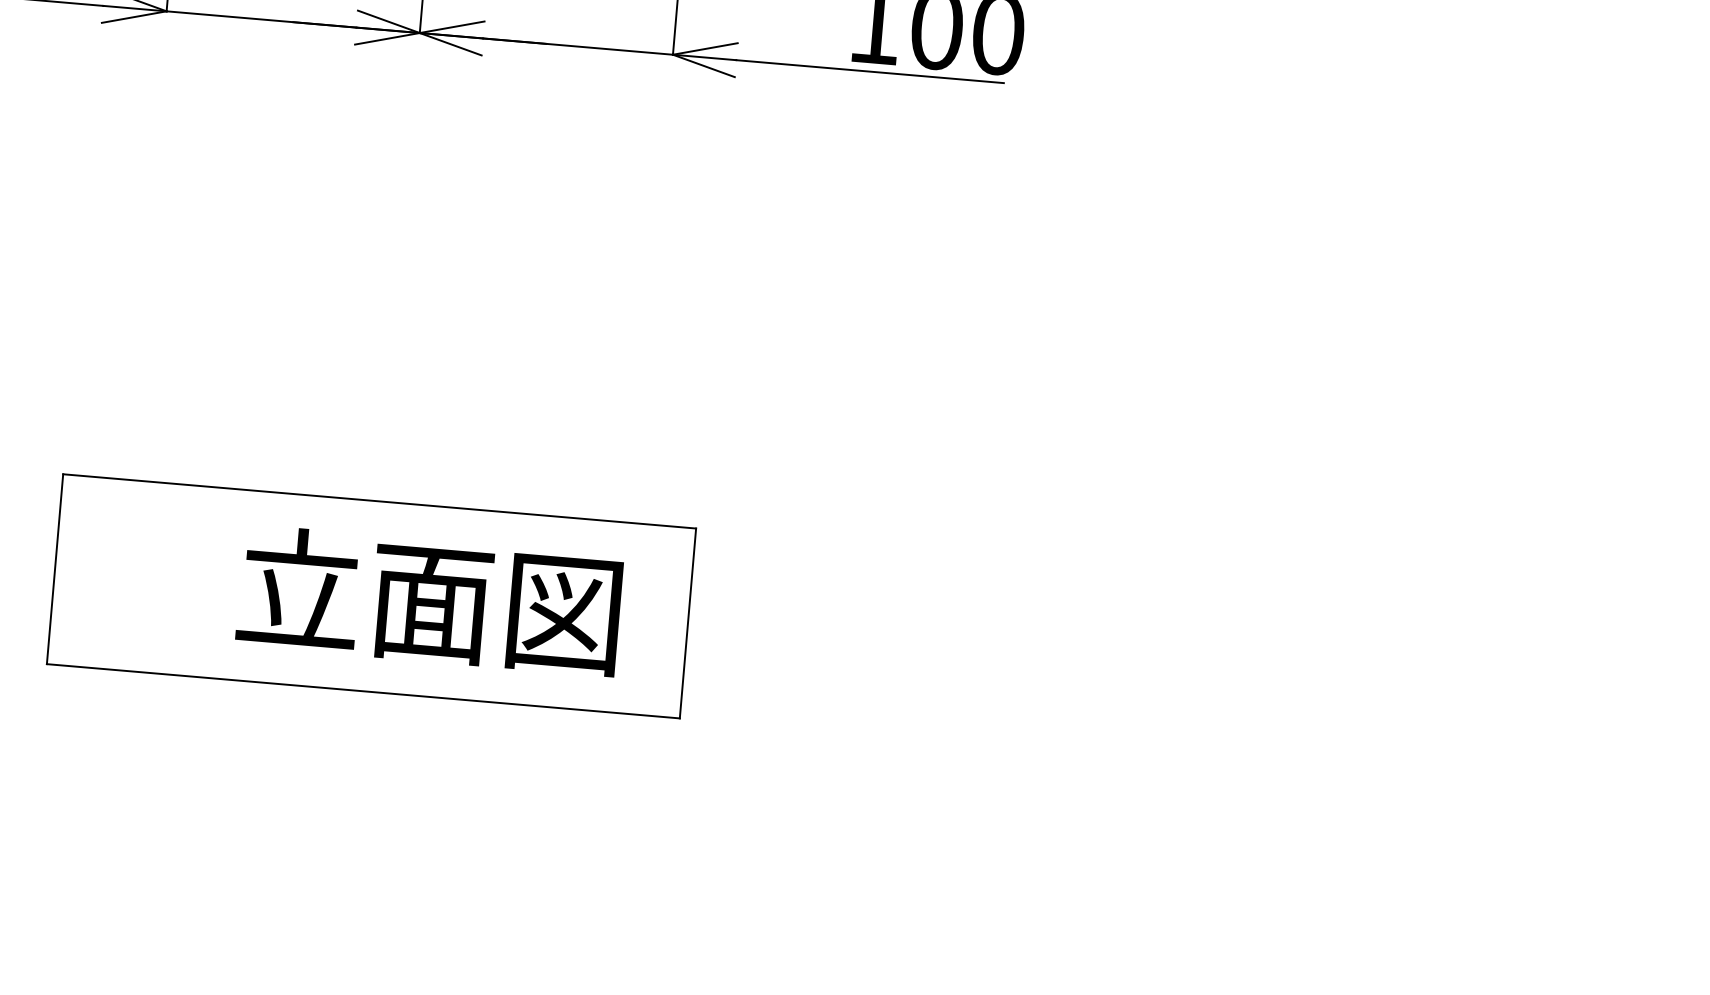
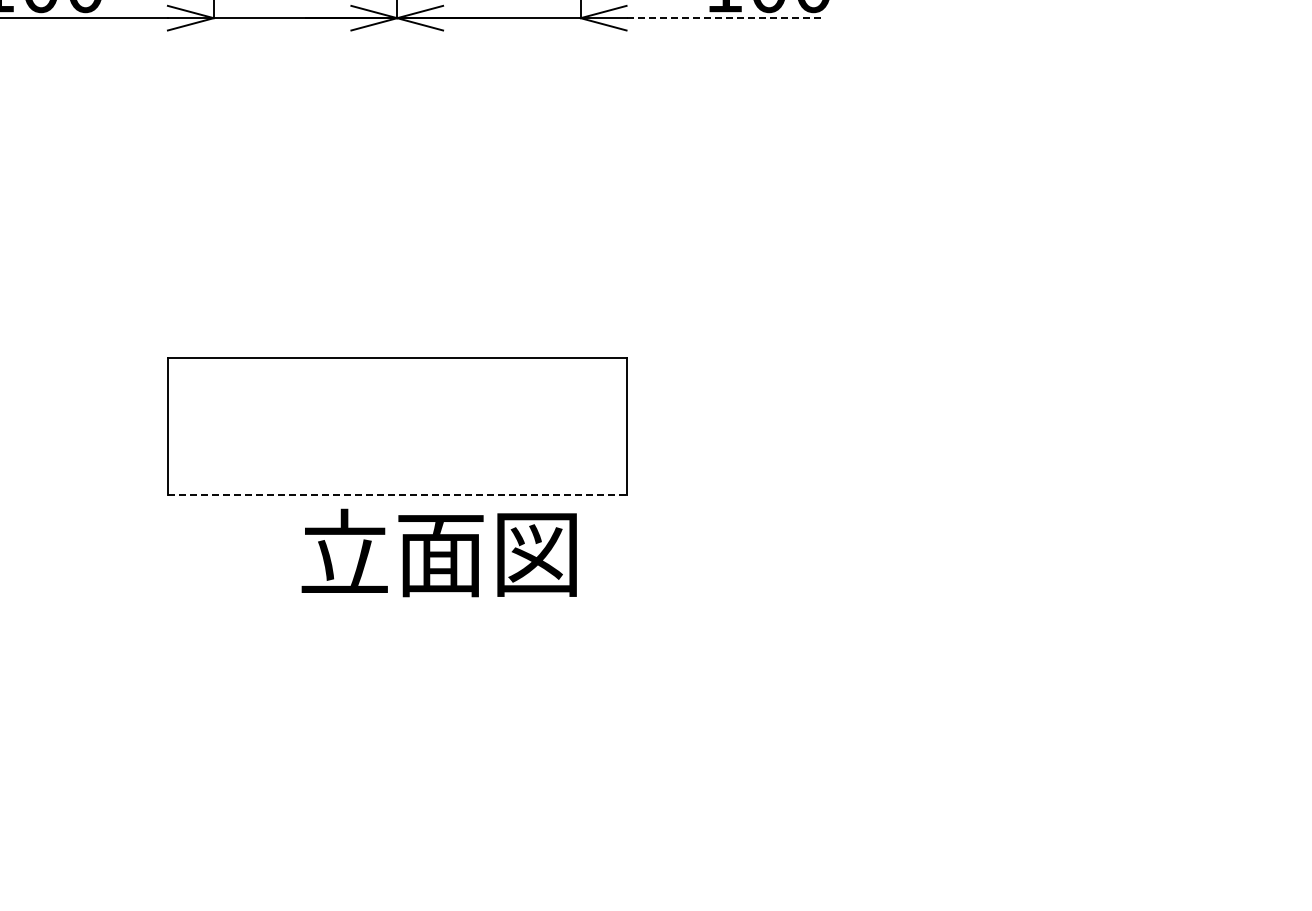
line: (869, 72) -> (723, 18), solid -> dashed
text: (428, 599) -> (438, 552), moved
line: (363, 691) -> (397, 495), solid -> dashed

